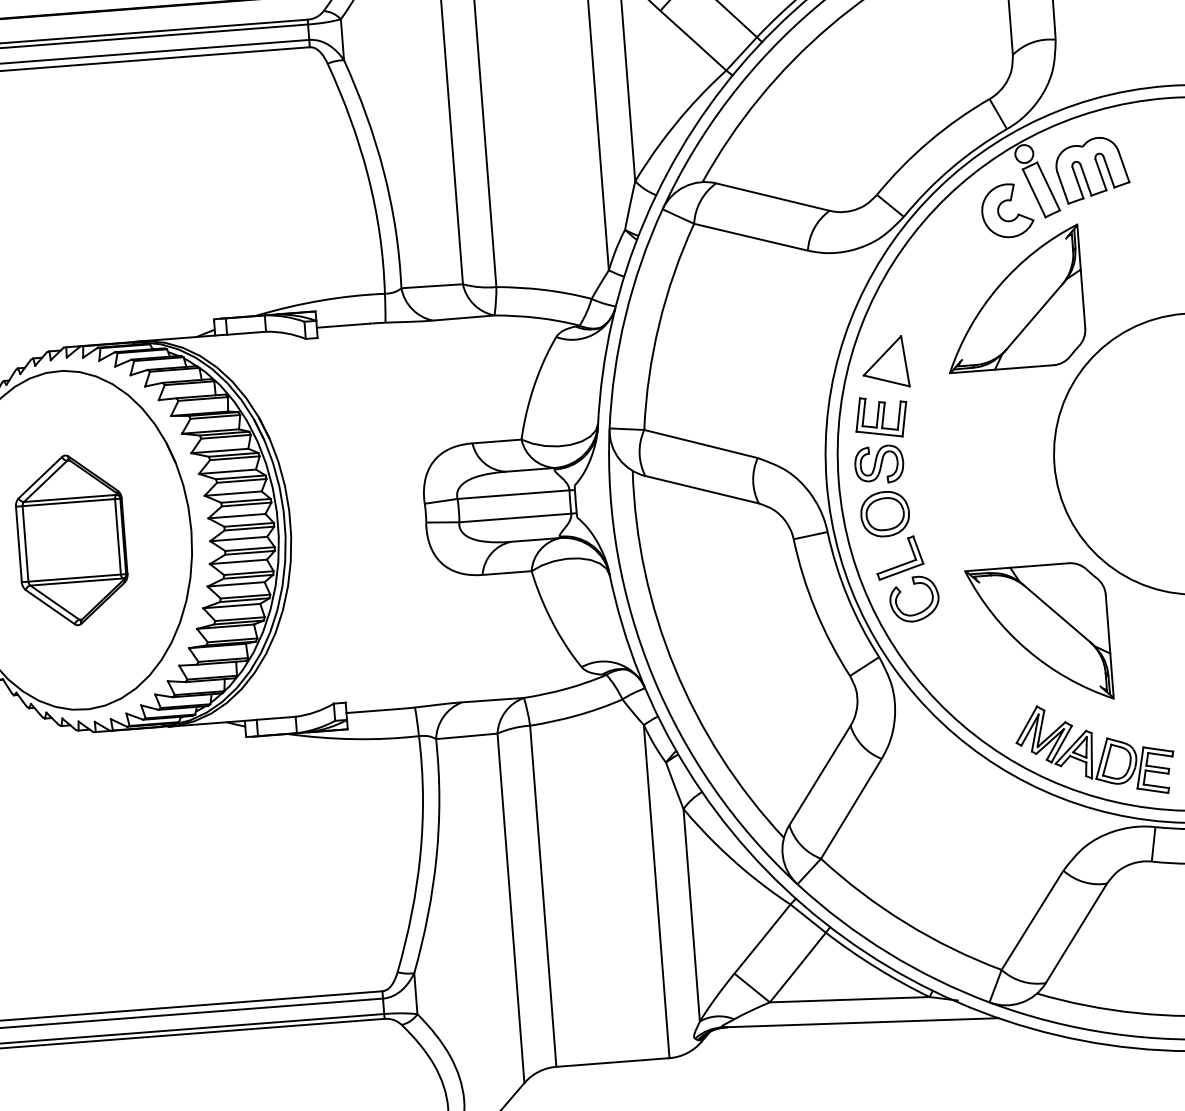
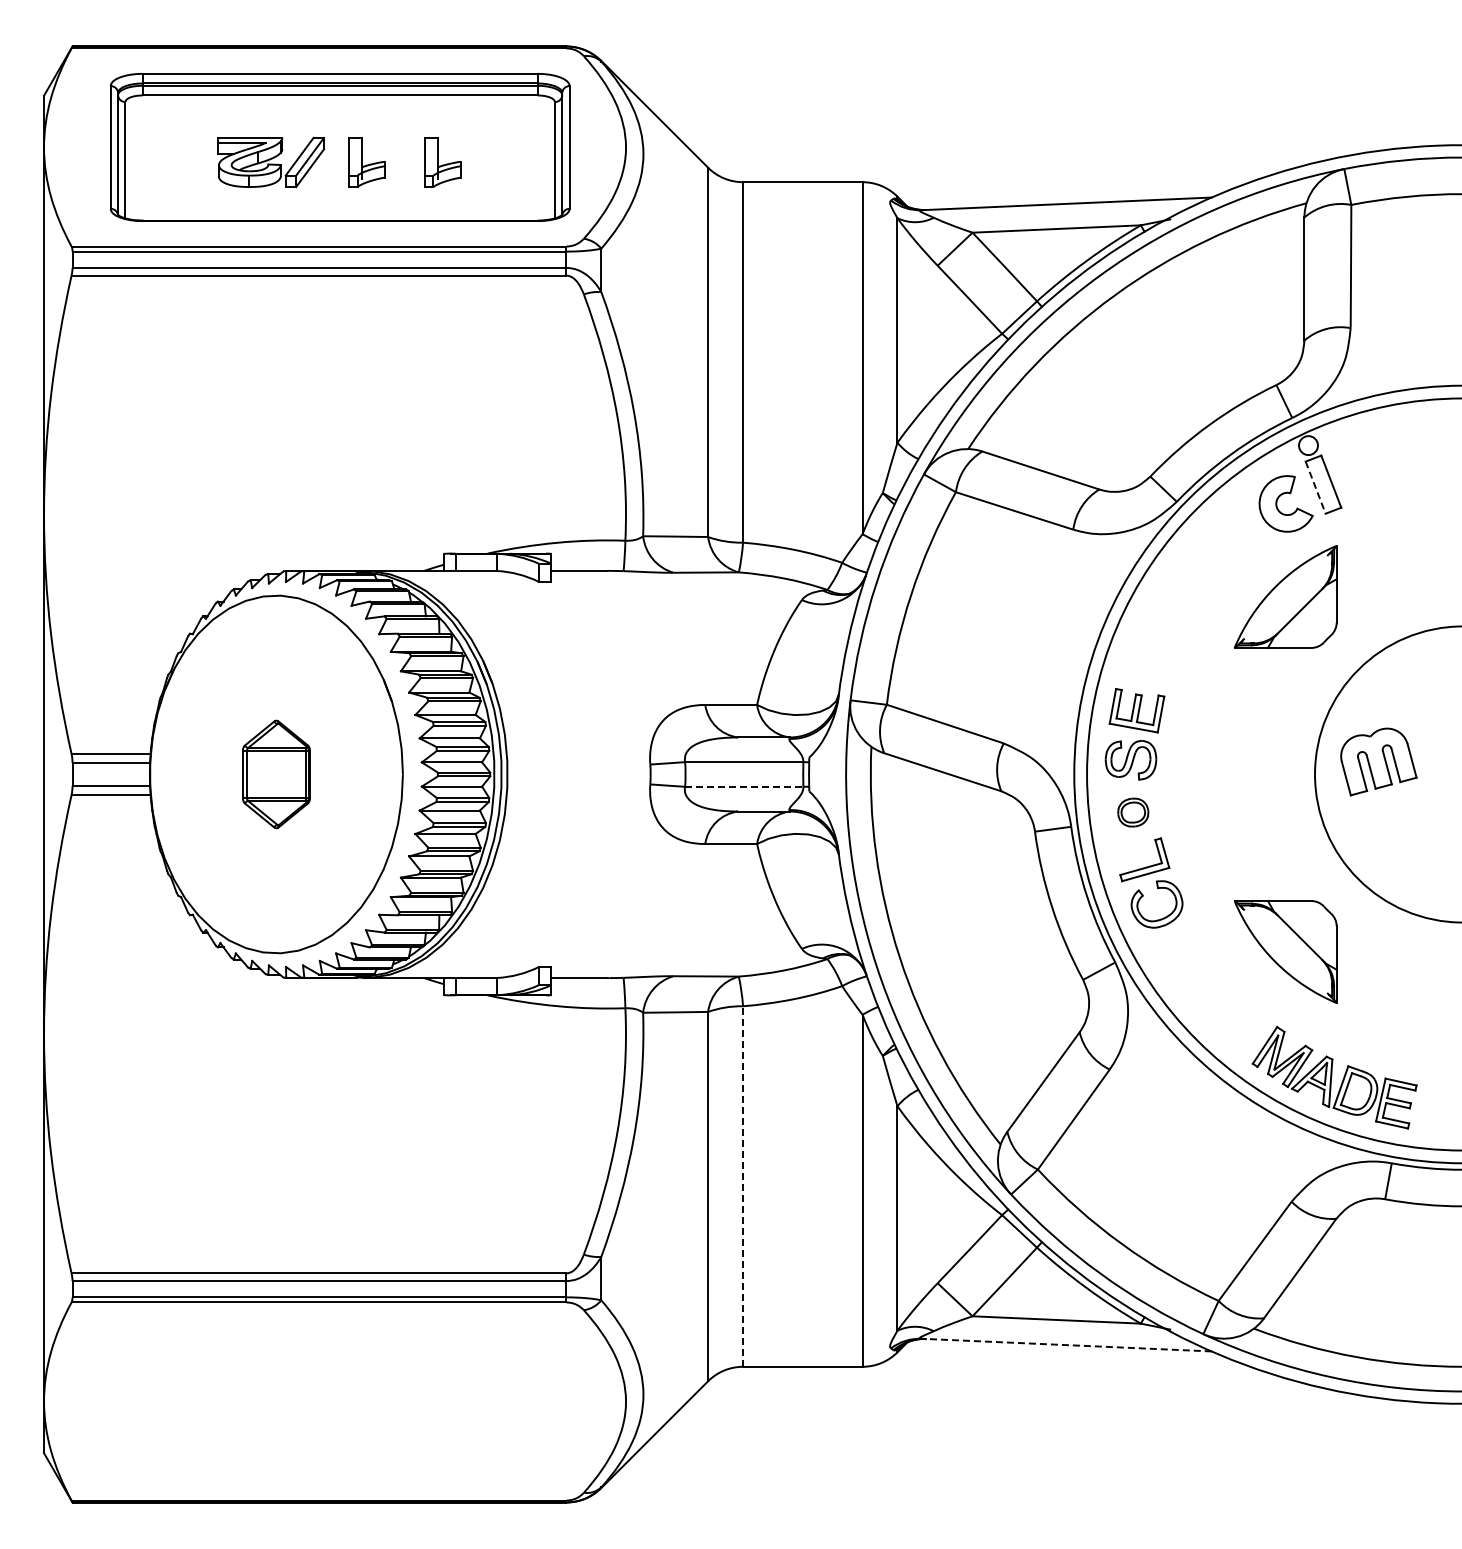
part: (1092, 169) -> (1378, 761), moved
line: (1034, 193) -> (1315, 487), solid -> dashed
part: (1013, 298) -> (1285, 596), size x0.7
part: (885, 362) -> (1145, 653), removed
part: (885, 513) -> (1133, 812), size x0.6
line: (515, 517) -> (744, 786), solid -> dashed
part: (71, 540) -> (276, 774), size x0.6
part: (1039, 634) -> (1285, 951), size x0.7
line: (543, 896) -> (743, 1186), solid -> dashed
line: (860, 1023) -> (1066, 1345), solid -> dashed

